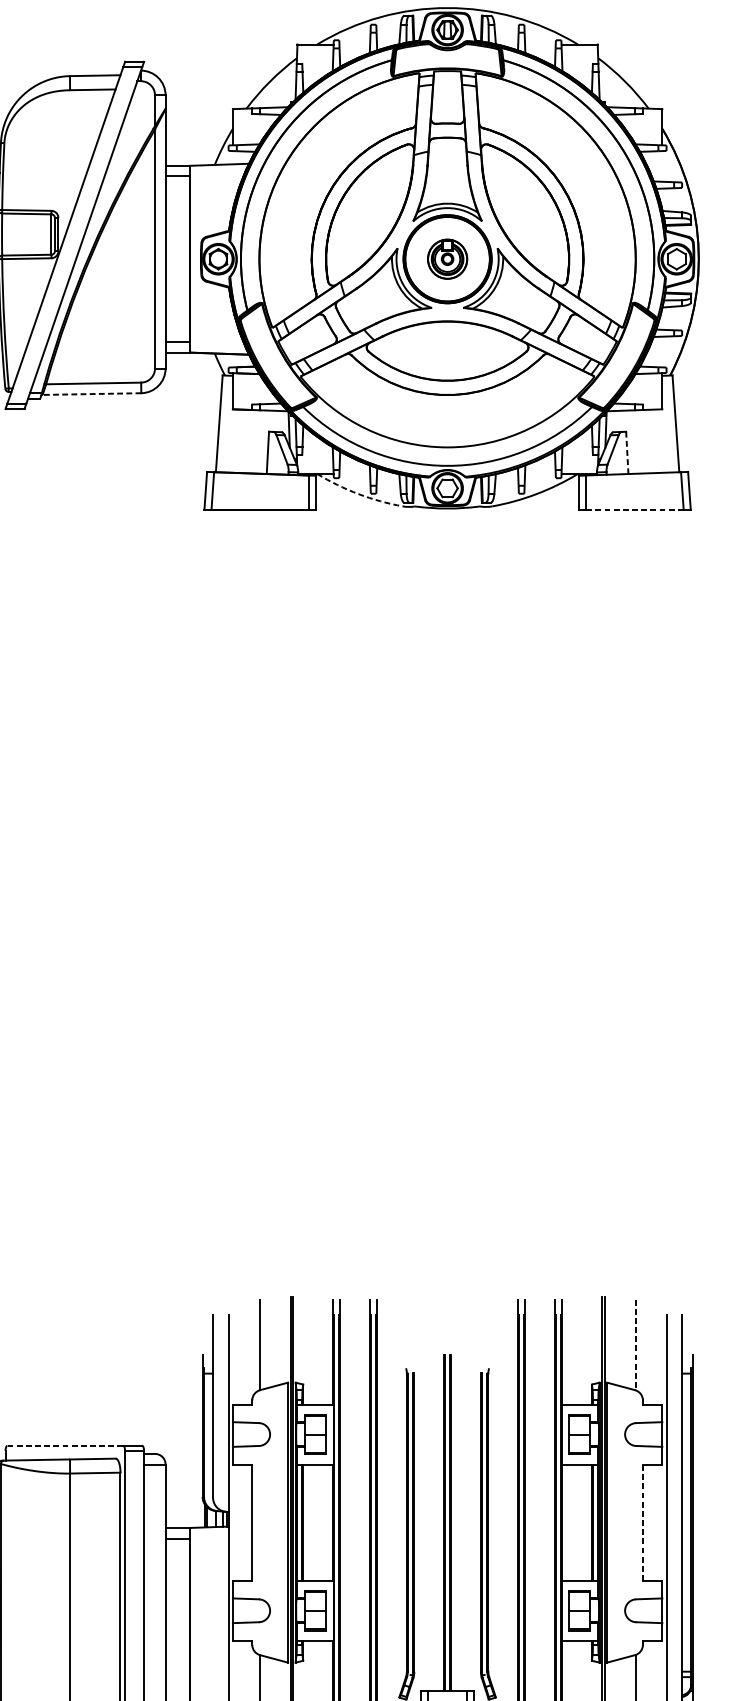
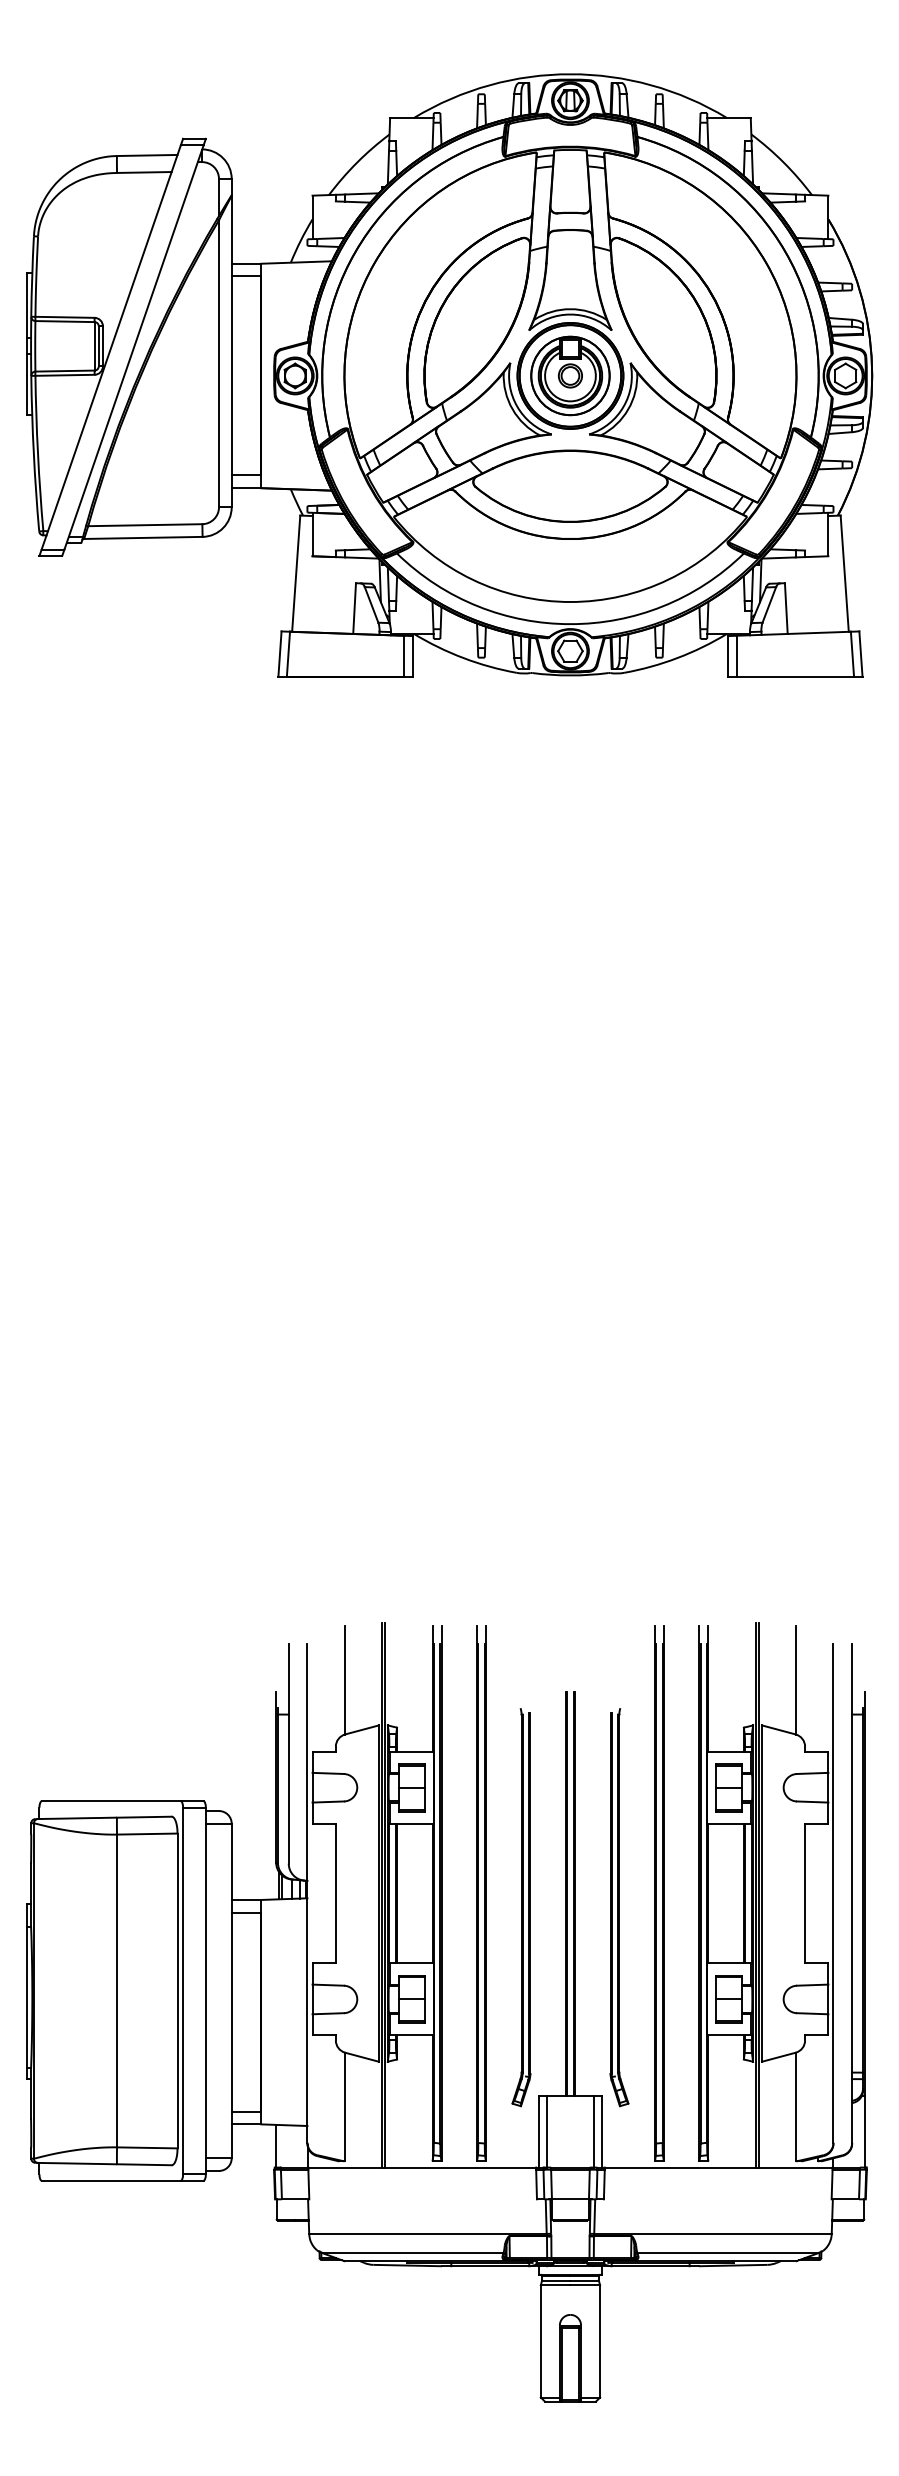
part: (447, 258) -> (570, 375), size x1.67
line: (91, 393) -> (142, 537), dashed -> solid
line: (627, 453) -> (786, 609), dashed -> solid
arc: (358, 494) -> (463, 658), dashed -> solid
line: (634, 509) -> (795, 676), dashed -> solid
line: (635, 1345) -> (796, 1680), dashed -> solid
line: (65, 1445) -> (111, 1801), dashed -> solid
line: (643, 1522) -> (805, 1893), dashed -> solid

